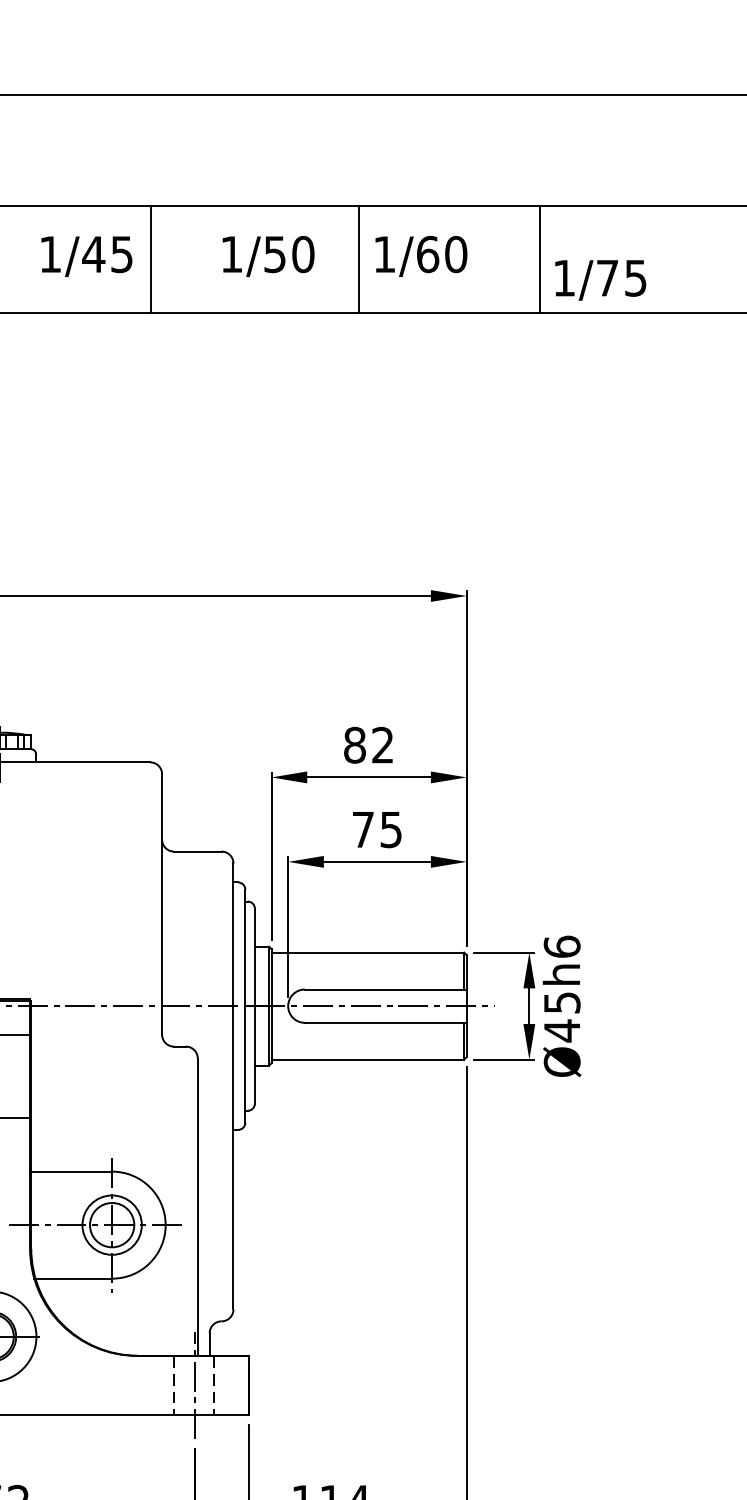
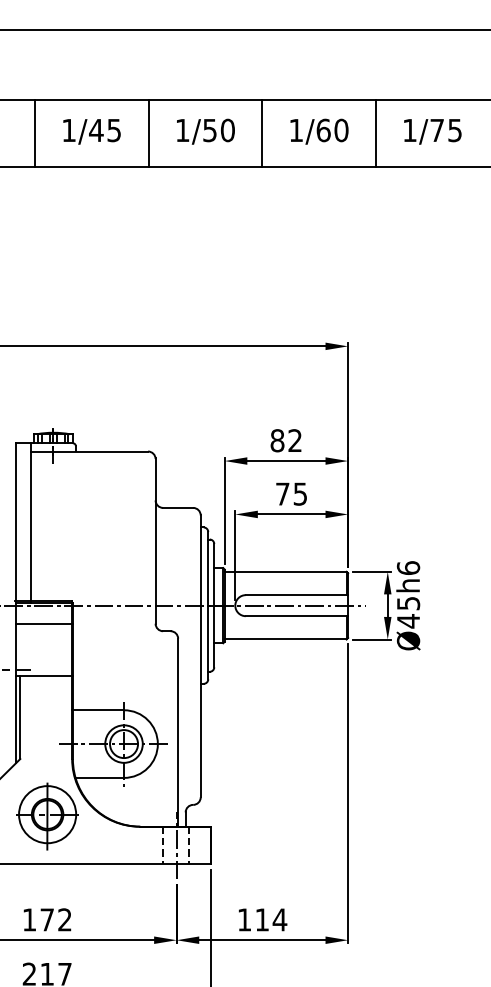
text: (86, 256) -> (91, 131), moved
text: (267, 256) -> (205, 131), moved
line: (359, 259) -> (262, 133), moved
line: (540, 259) -> (375, 133), moved
text: (600, 279) -> (432, 131), moved

